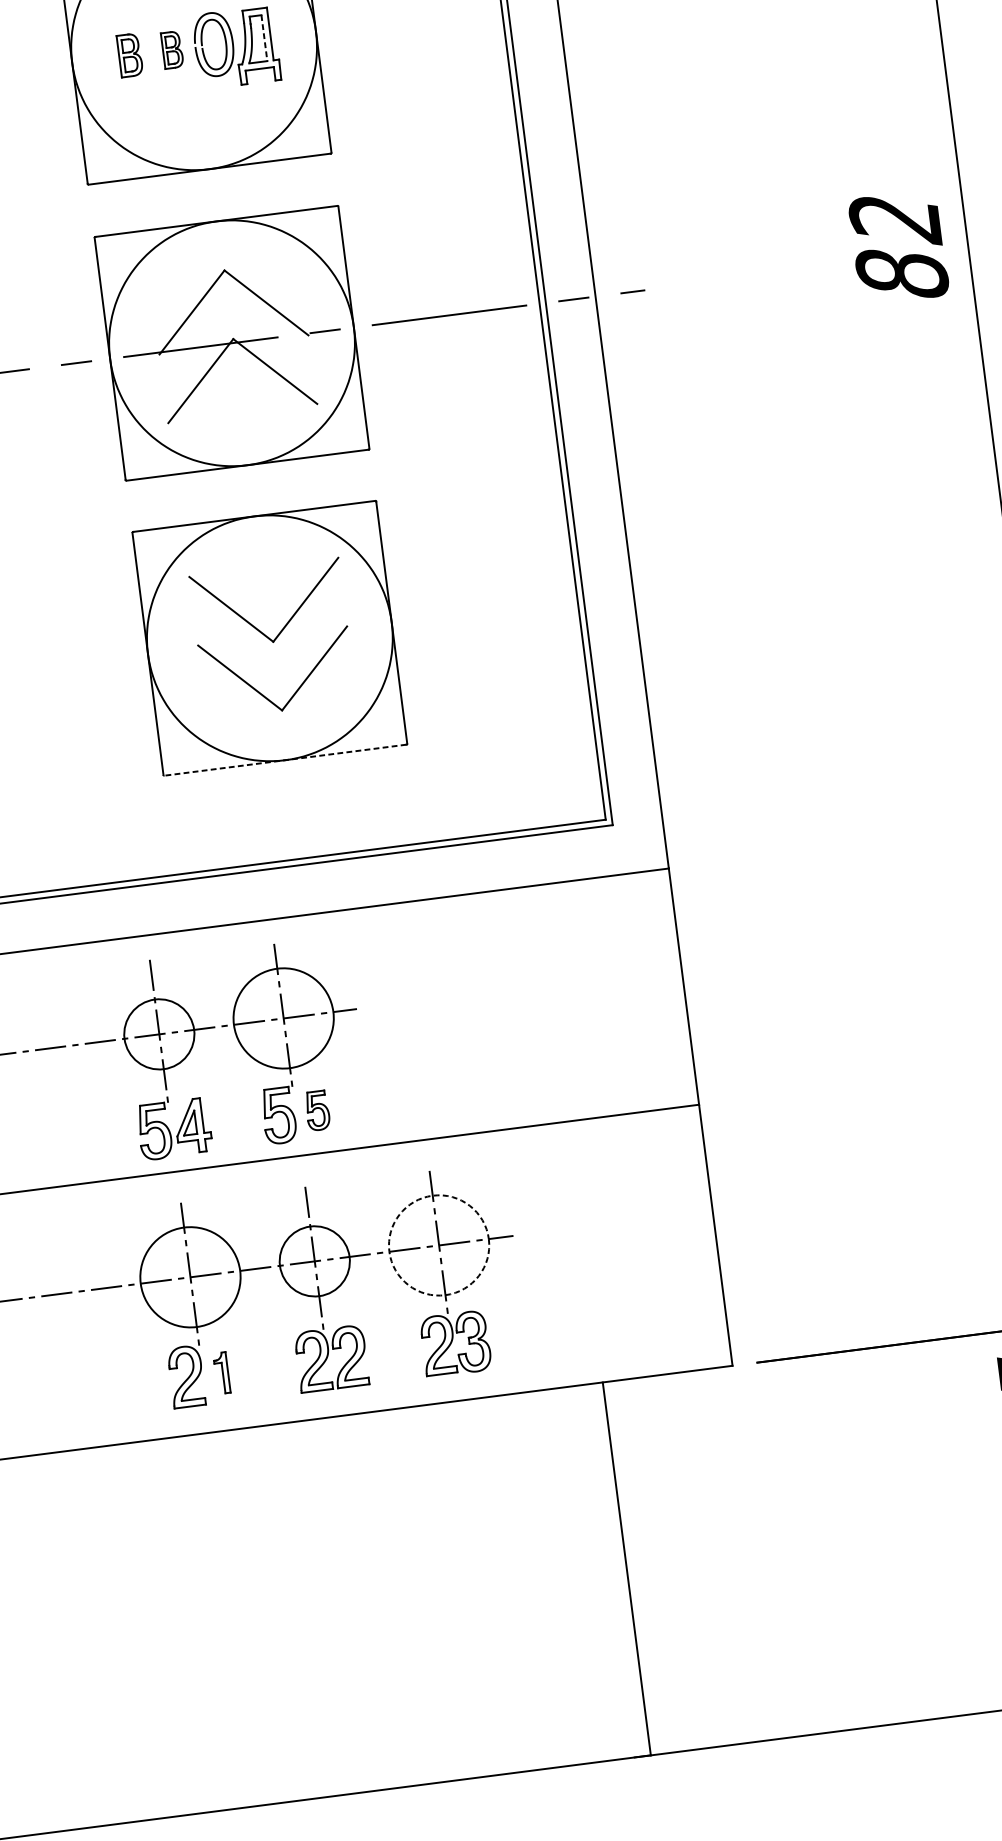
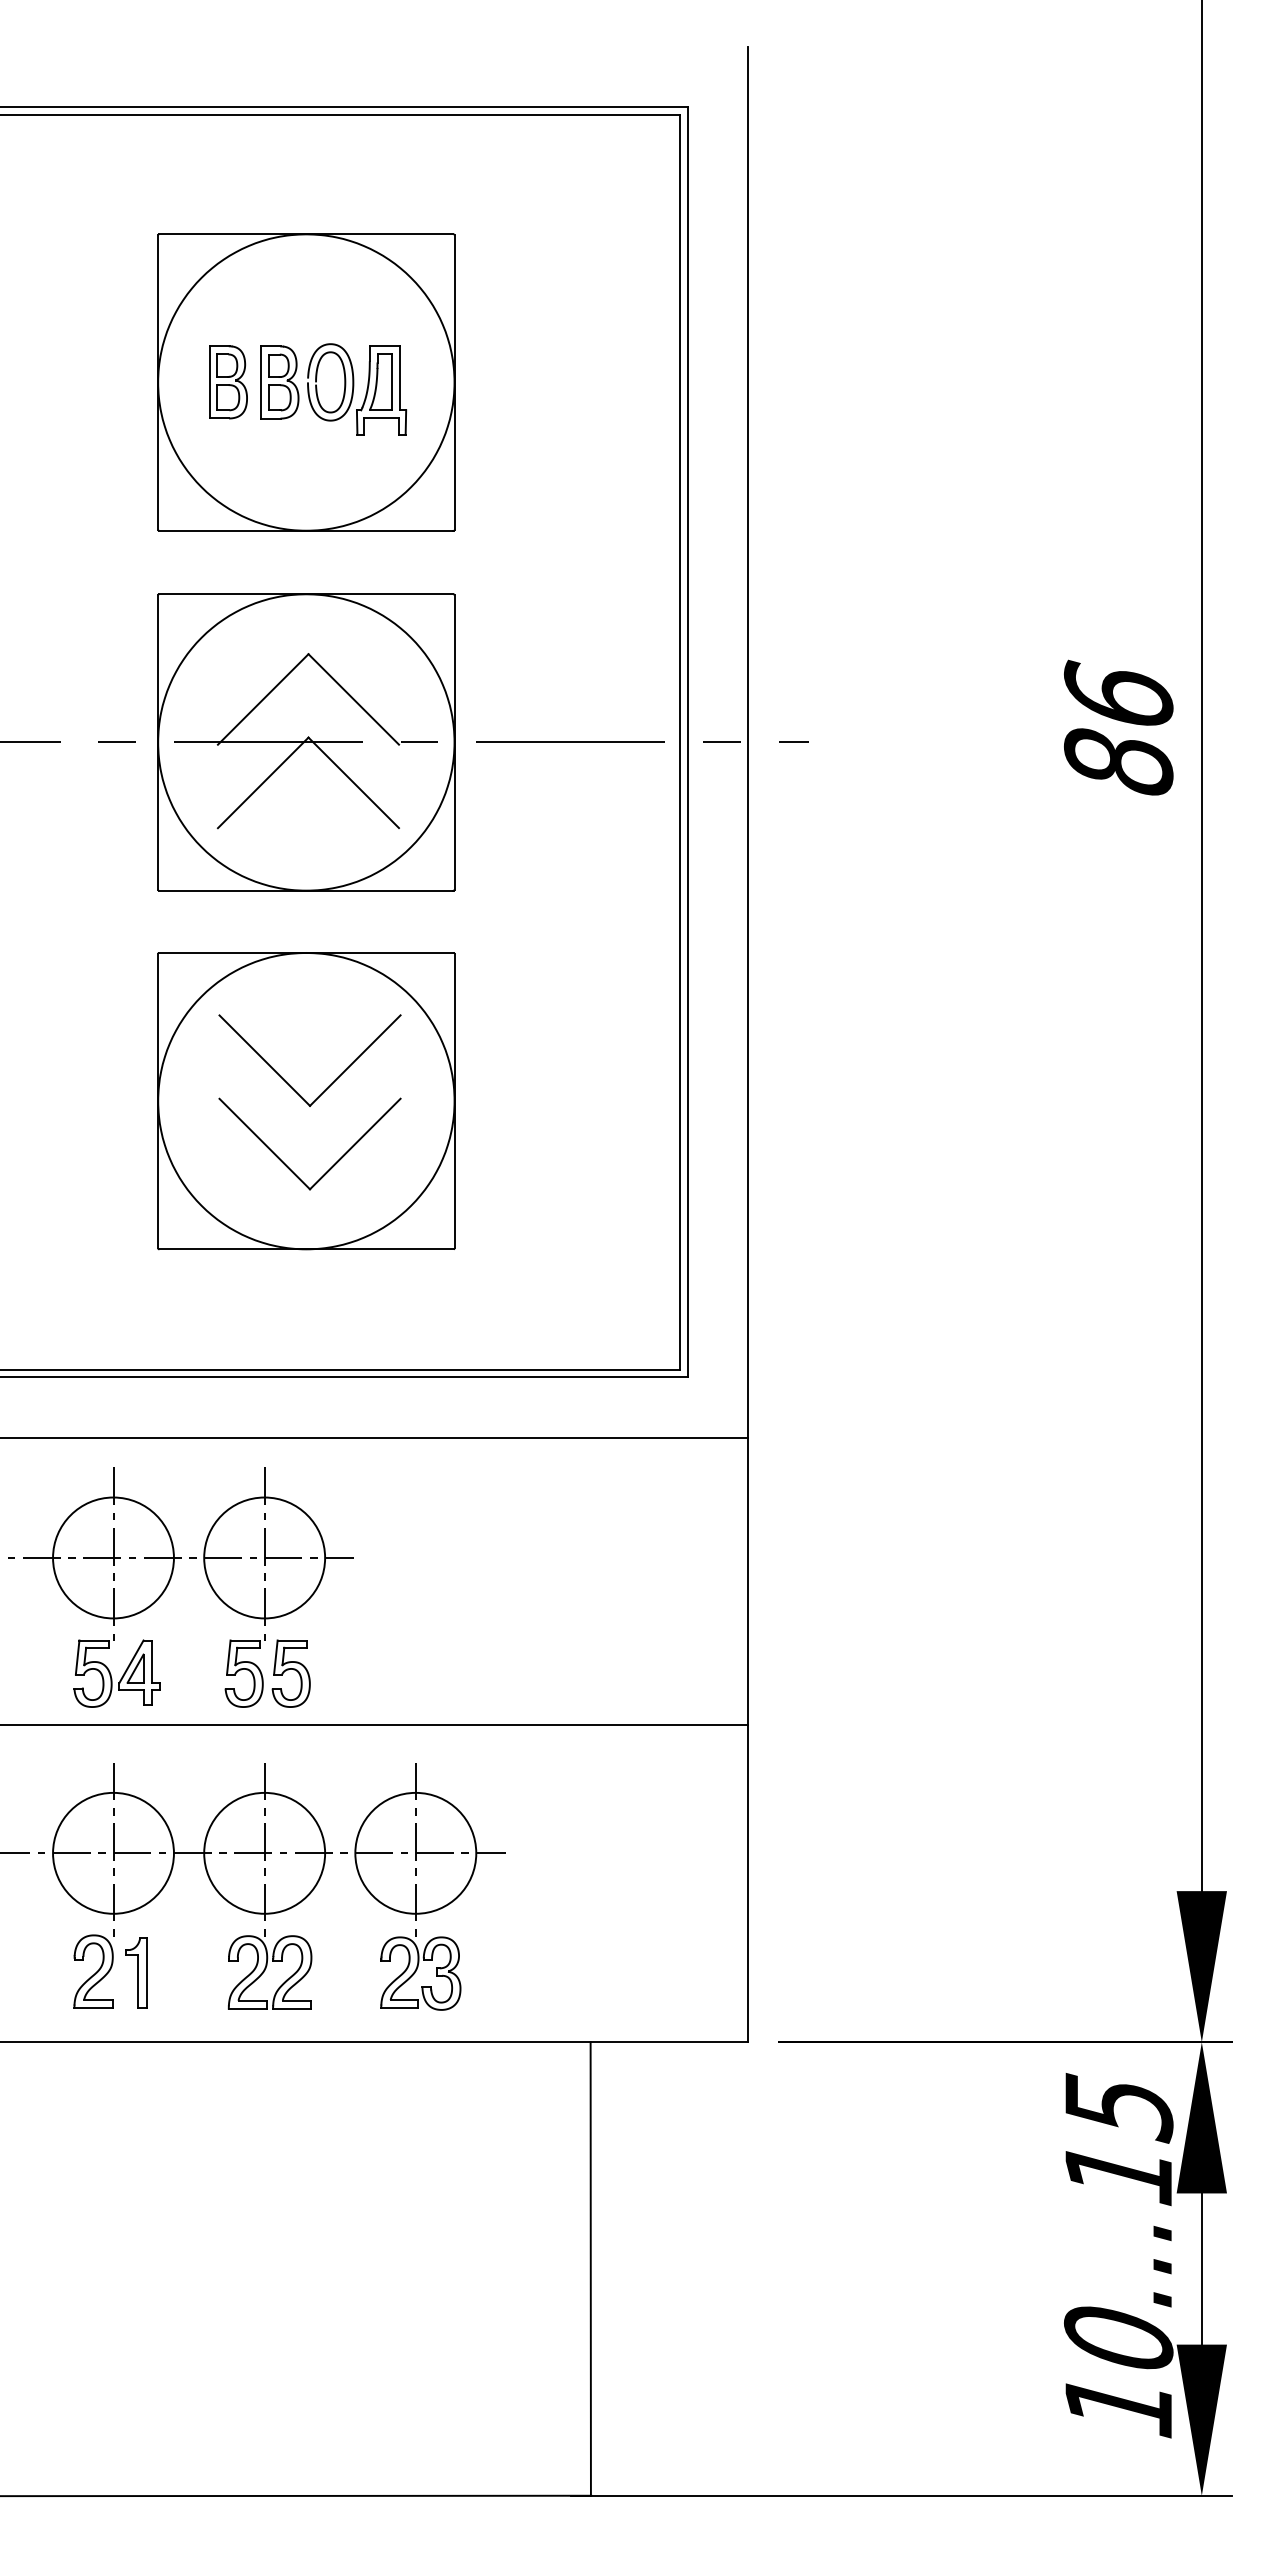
line: (264, 38) -> (391, 382), dashed -> solid
part: (172, 50) -> (279, 382), size x1.67
part: (130, 55) -> (228, 382), size x1.43
text: (895, 219) -> (1118, 696), 82 -> 86
line: (284, 760) -> (305, 1249), dashed -> solid
circle: (159, 1033) -> (113, 1557), size x1.43
part: (317, 1110) -> (290, 1673), size x1.43
circle: (438, 1244) -> (415, 1852), dashed -> solid
circle: (314, 1260) -> (264, 1852), size x1.43
part: (221, 1372) -> (136, 1972), size x1.43

